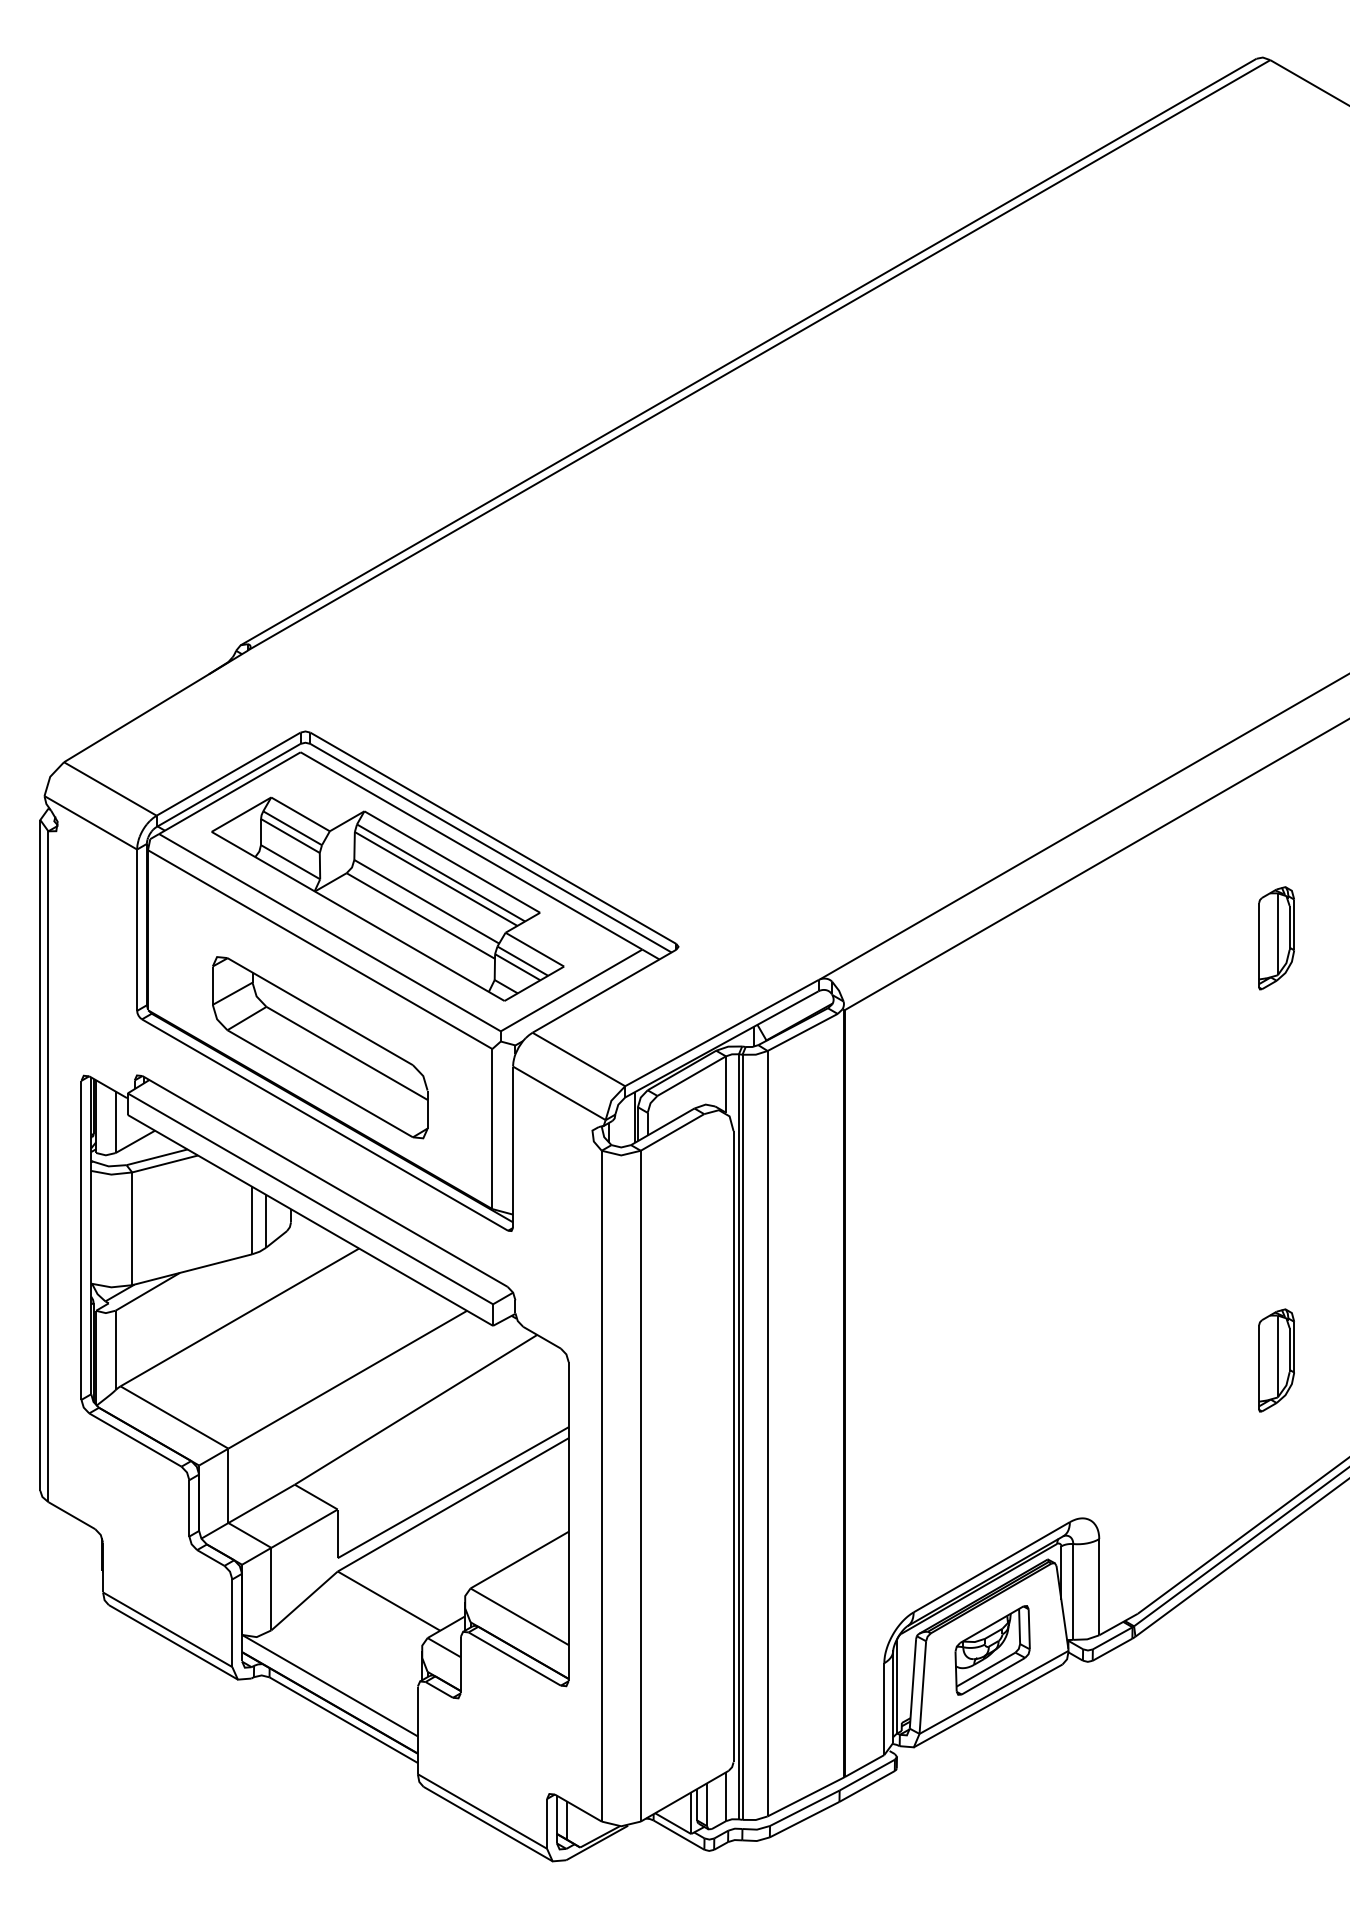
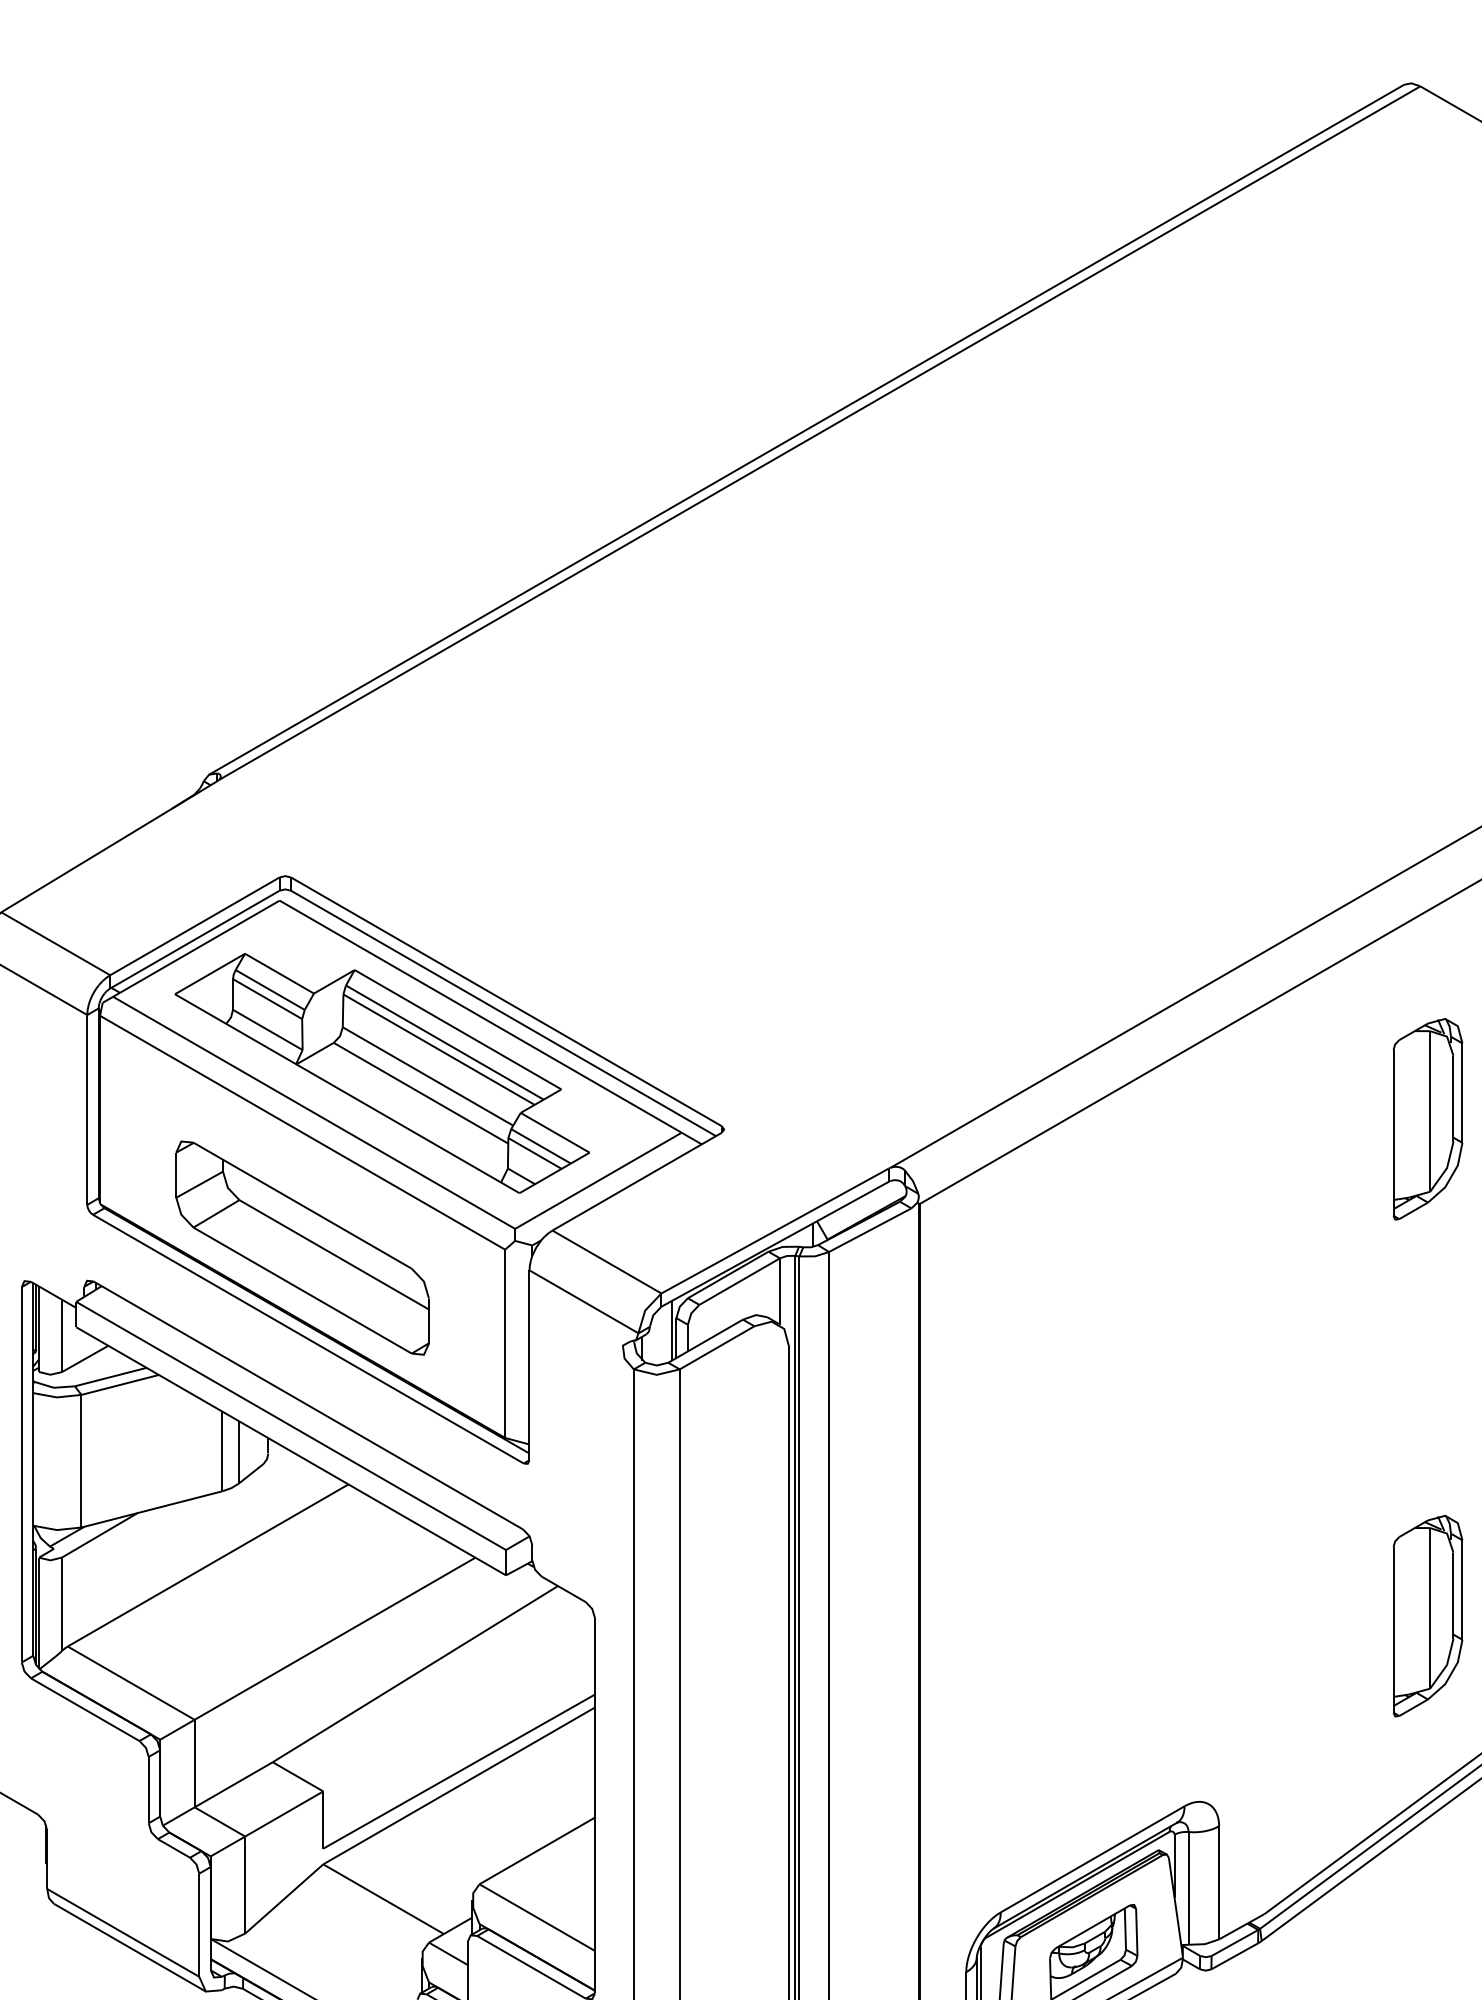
part: (1276, 938) -> (1427, 1119), size x1.67
part: (1276, 1360) -> (1427, 1616), size x1.67

